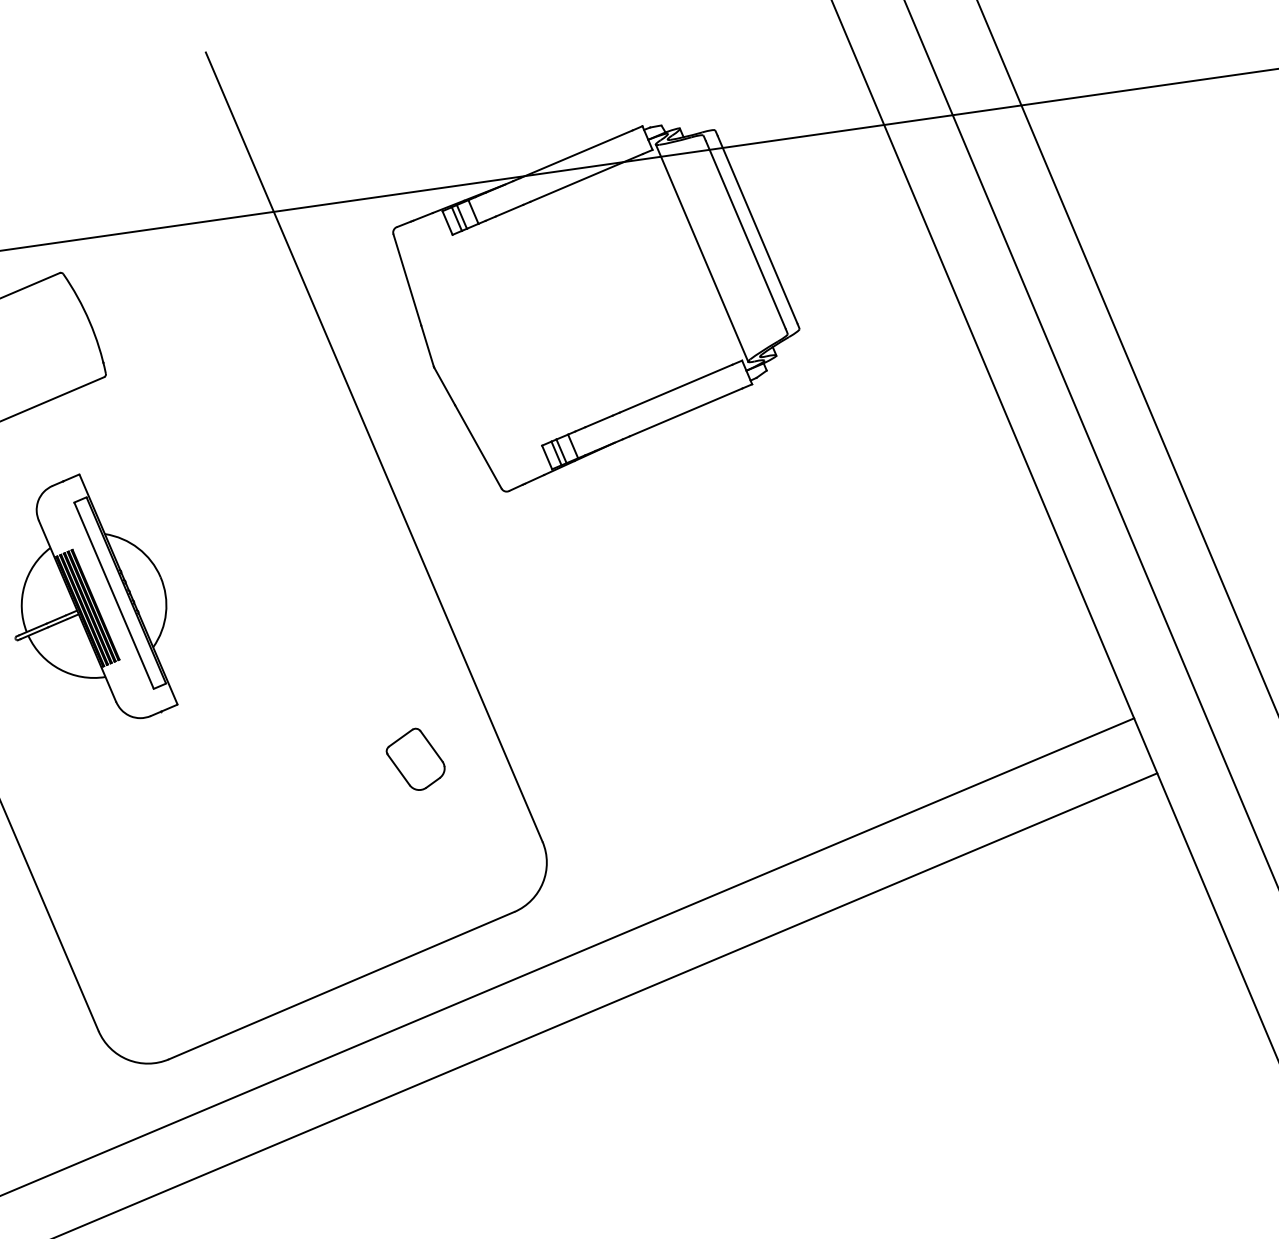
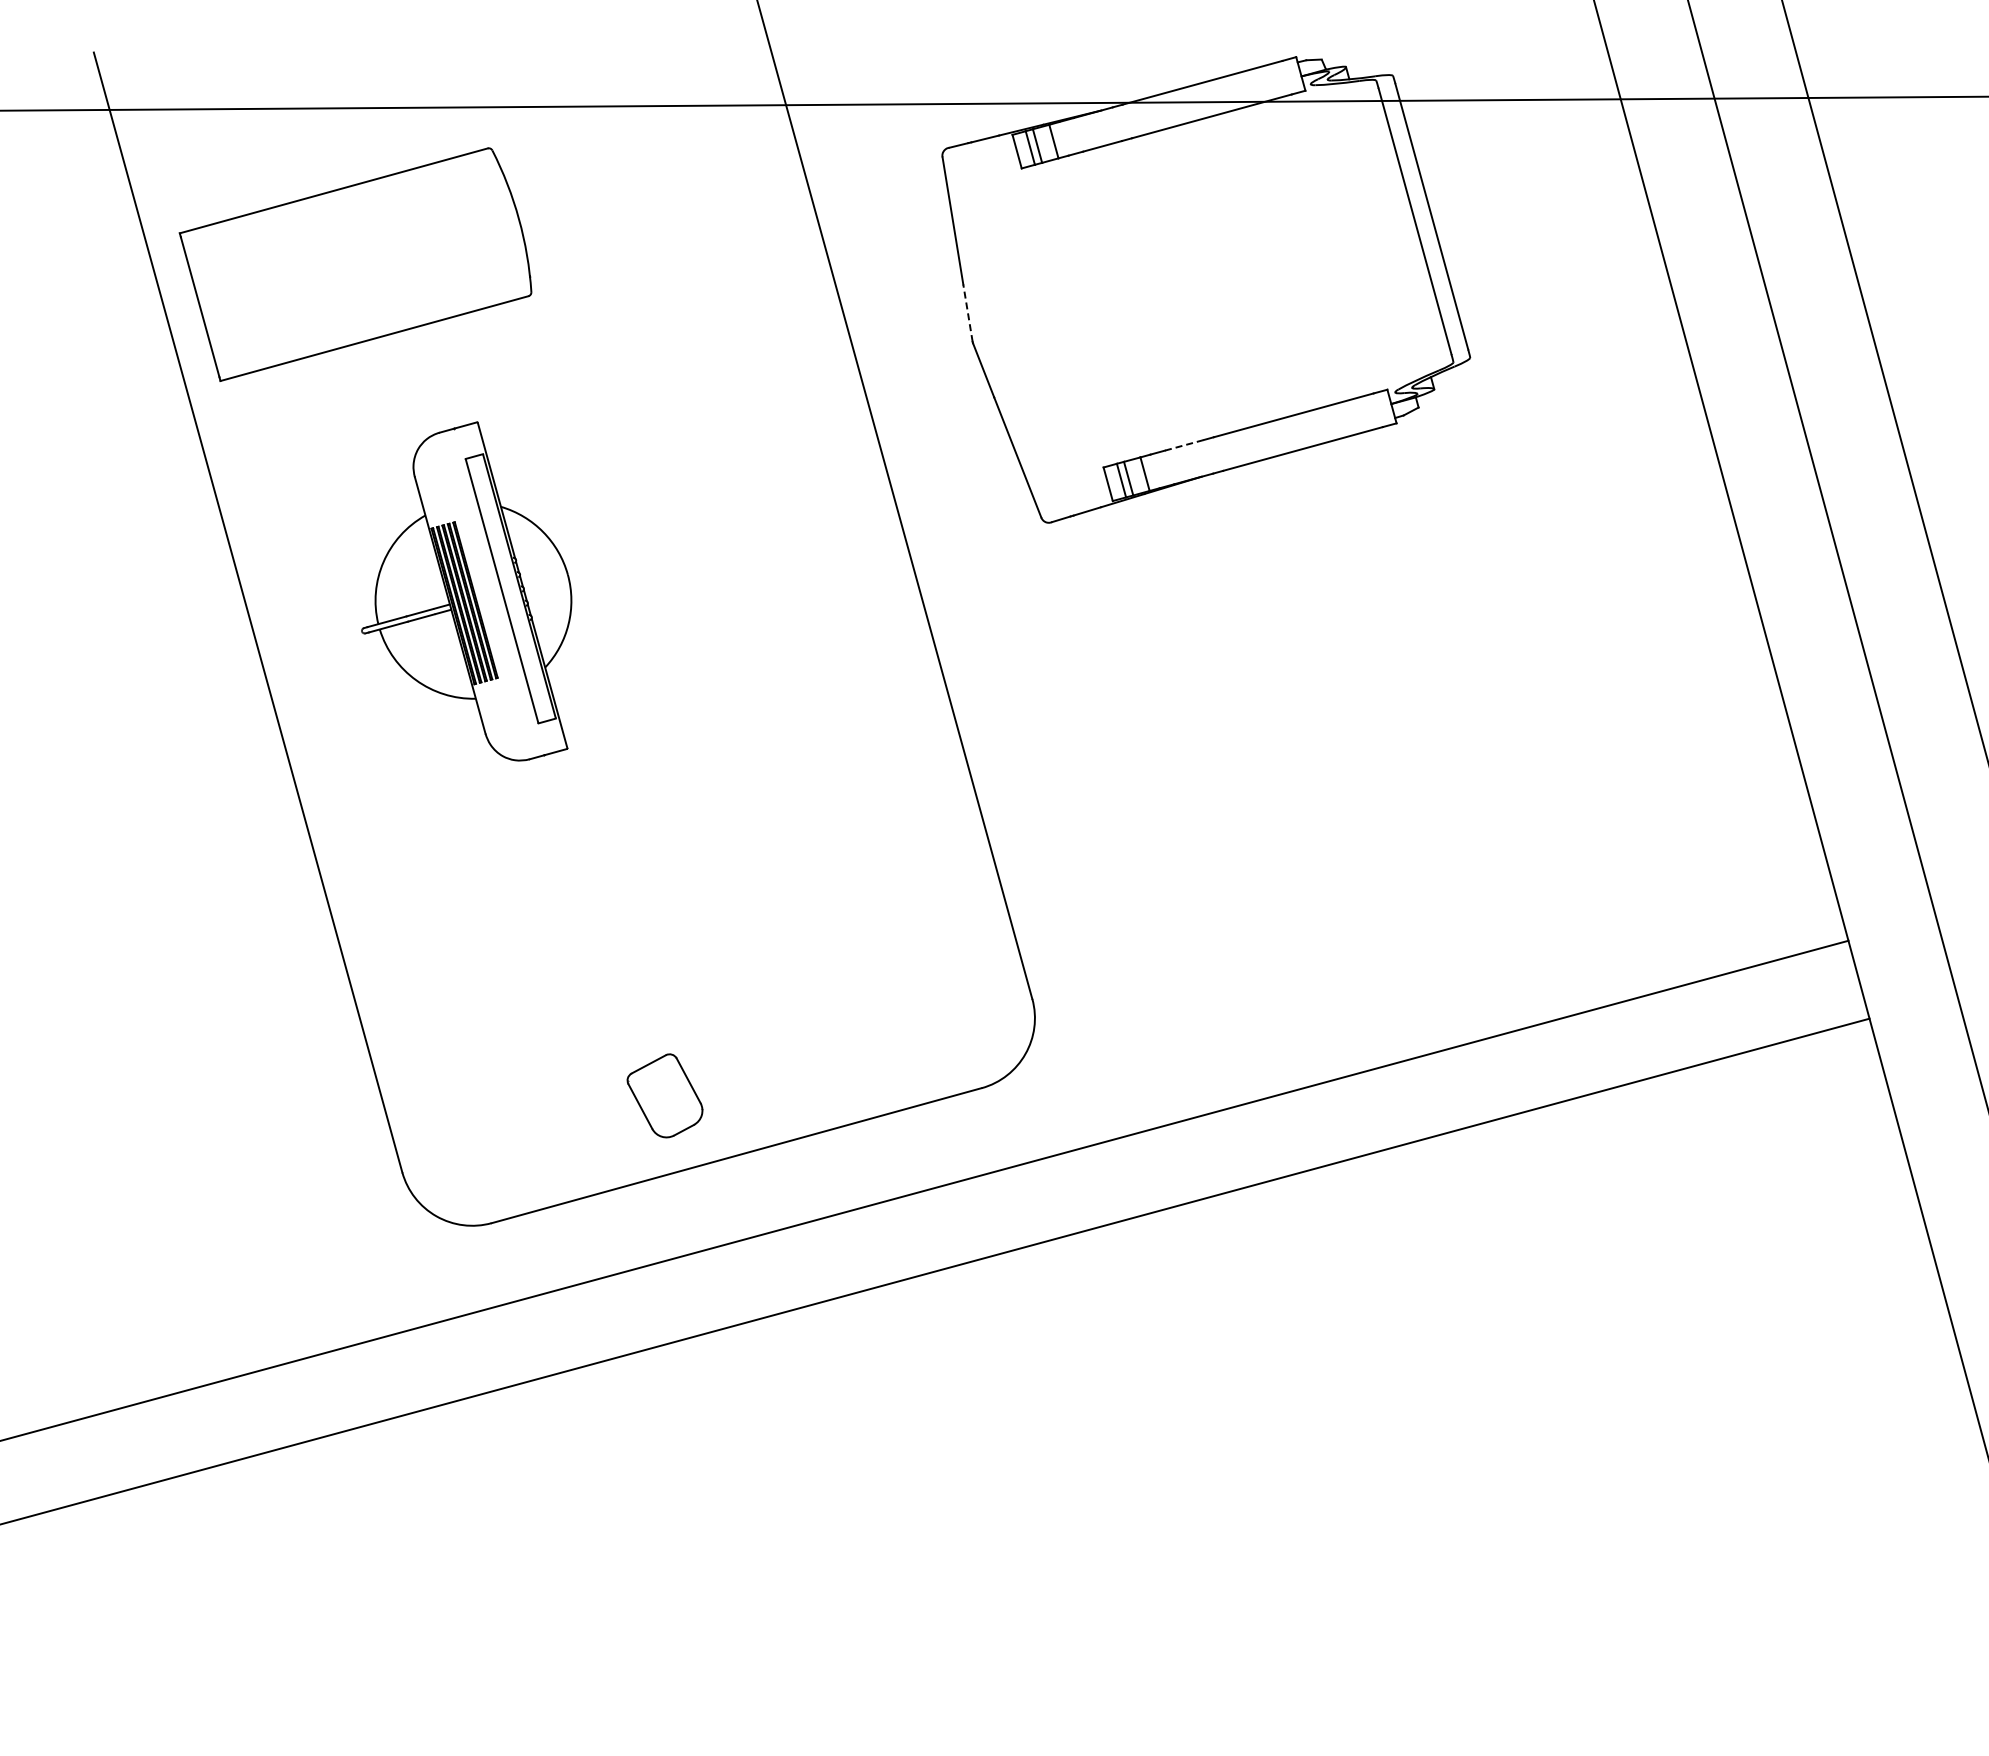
line: (701, 253) -> (1352, 238), removed
line: (427, 345) -> (967, 312), solid -> dashed
line: (599, 421) -> (1184, 445), solid -> dashed
part: (415, 759) -> (664, 1095), moved

